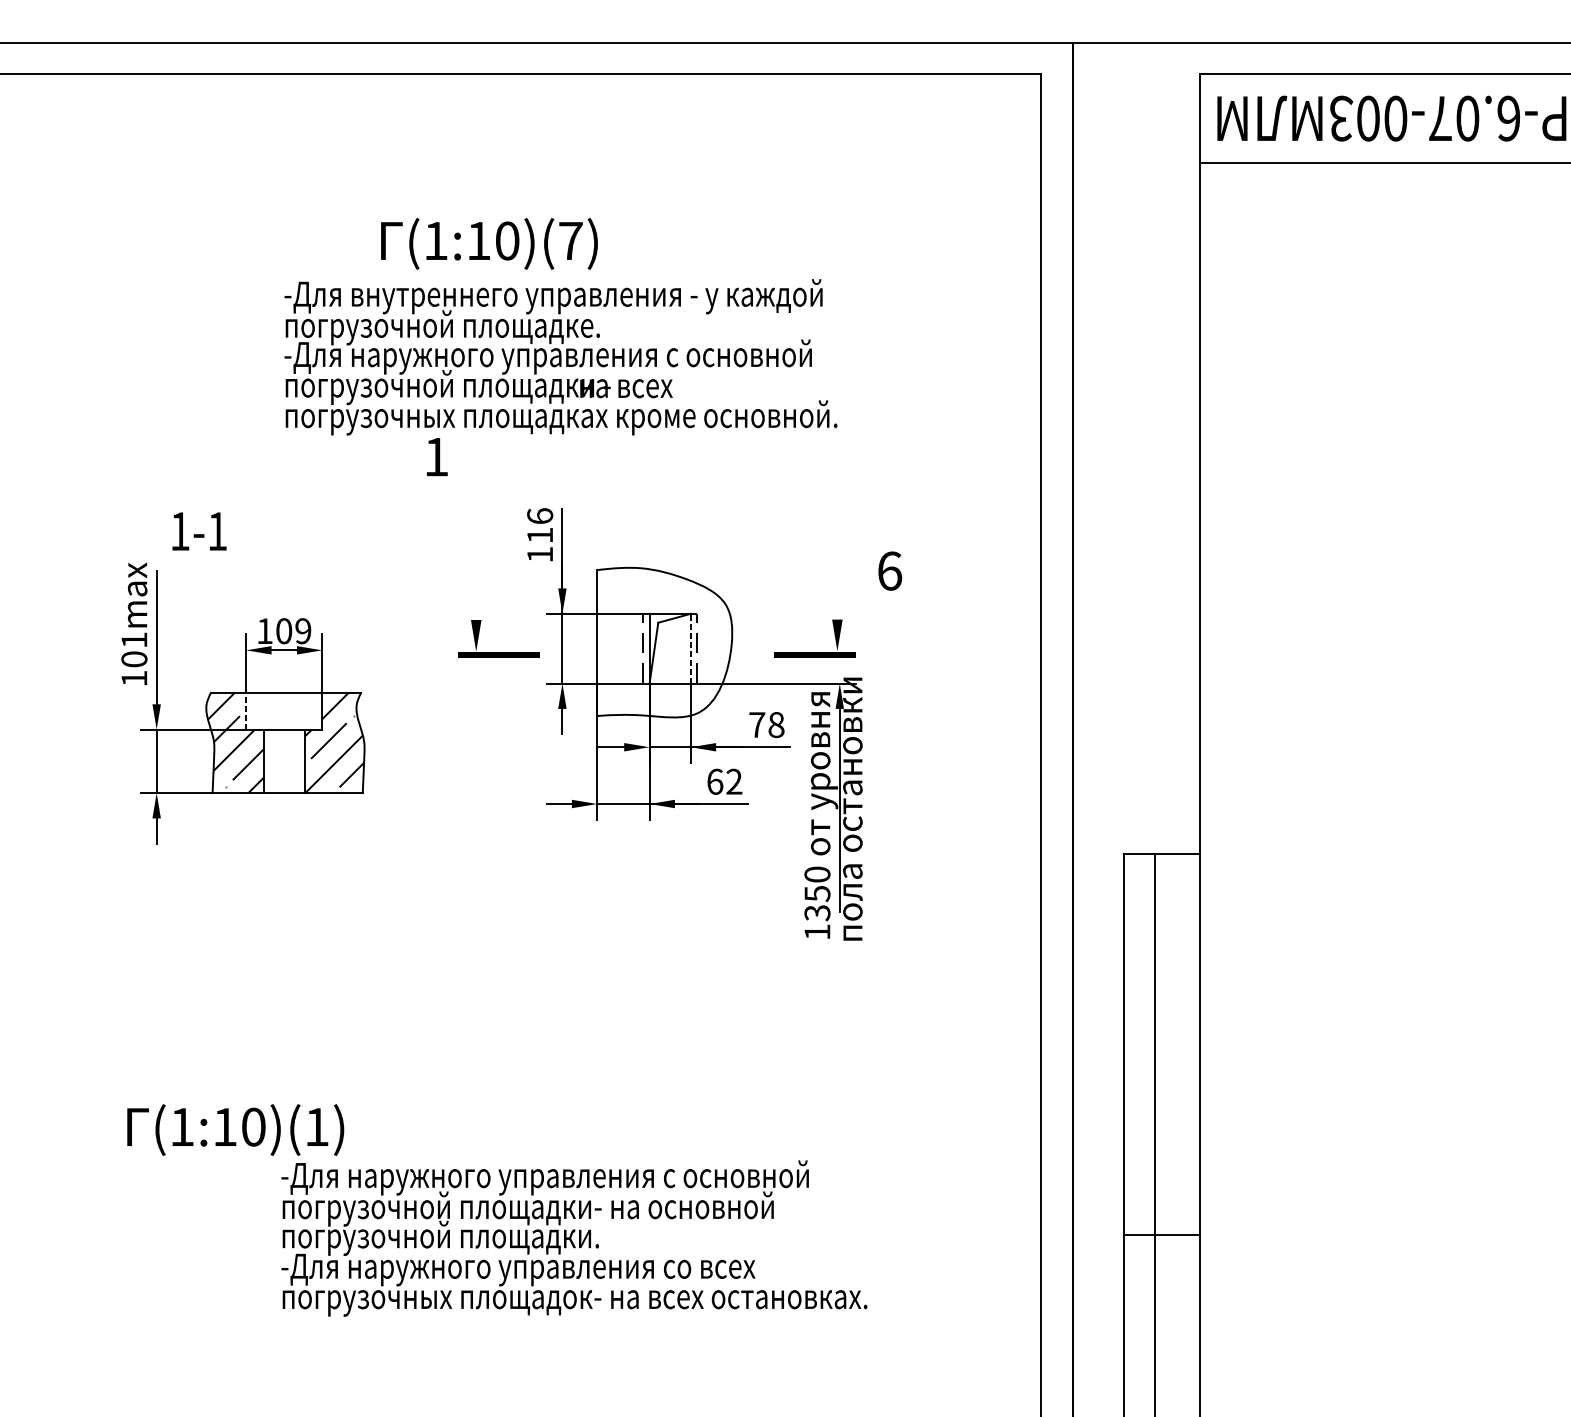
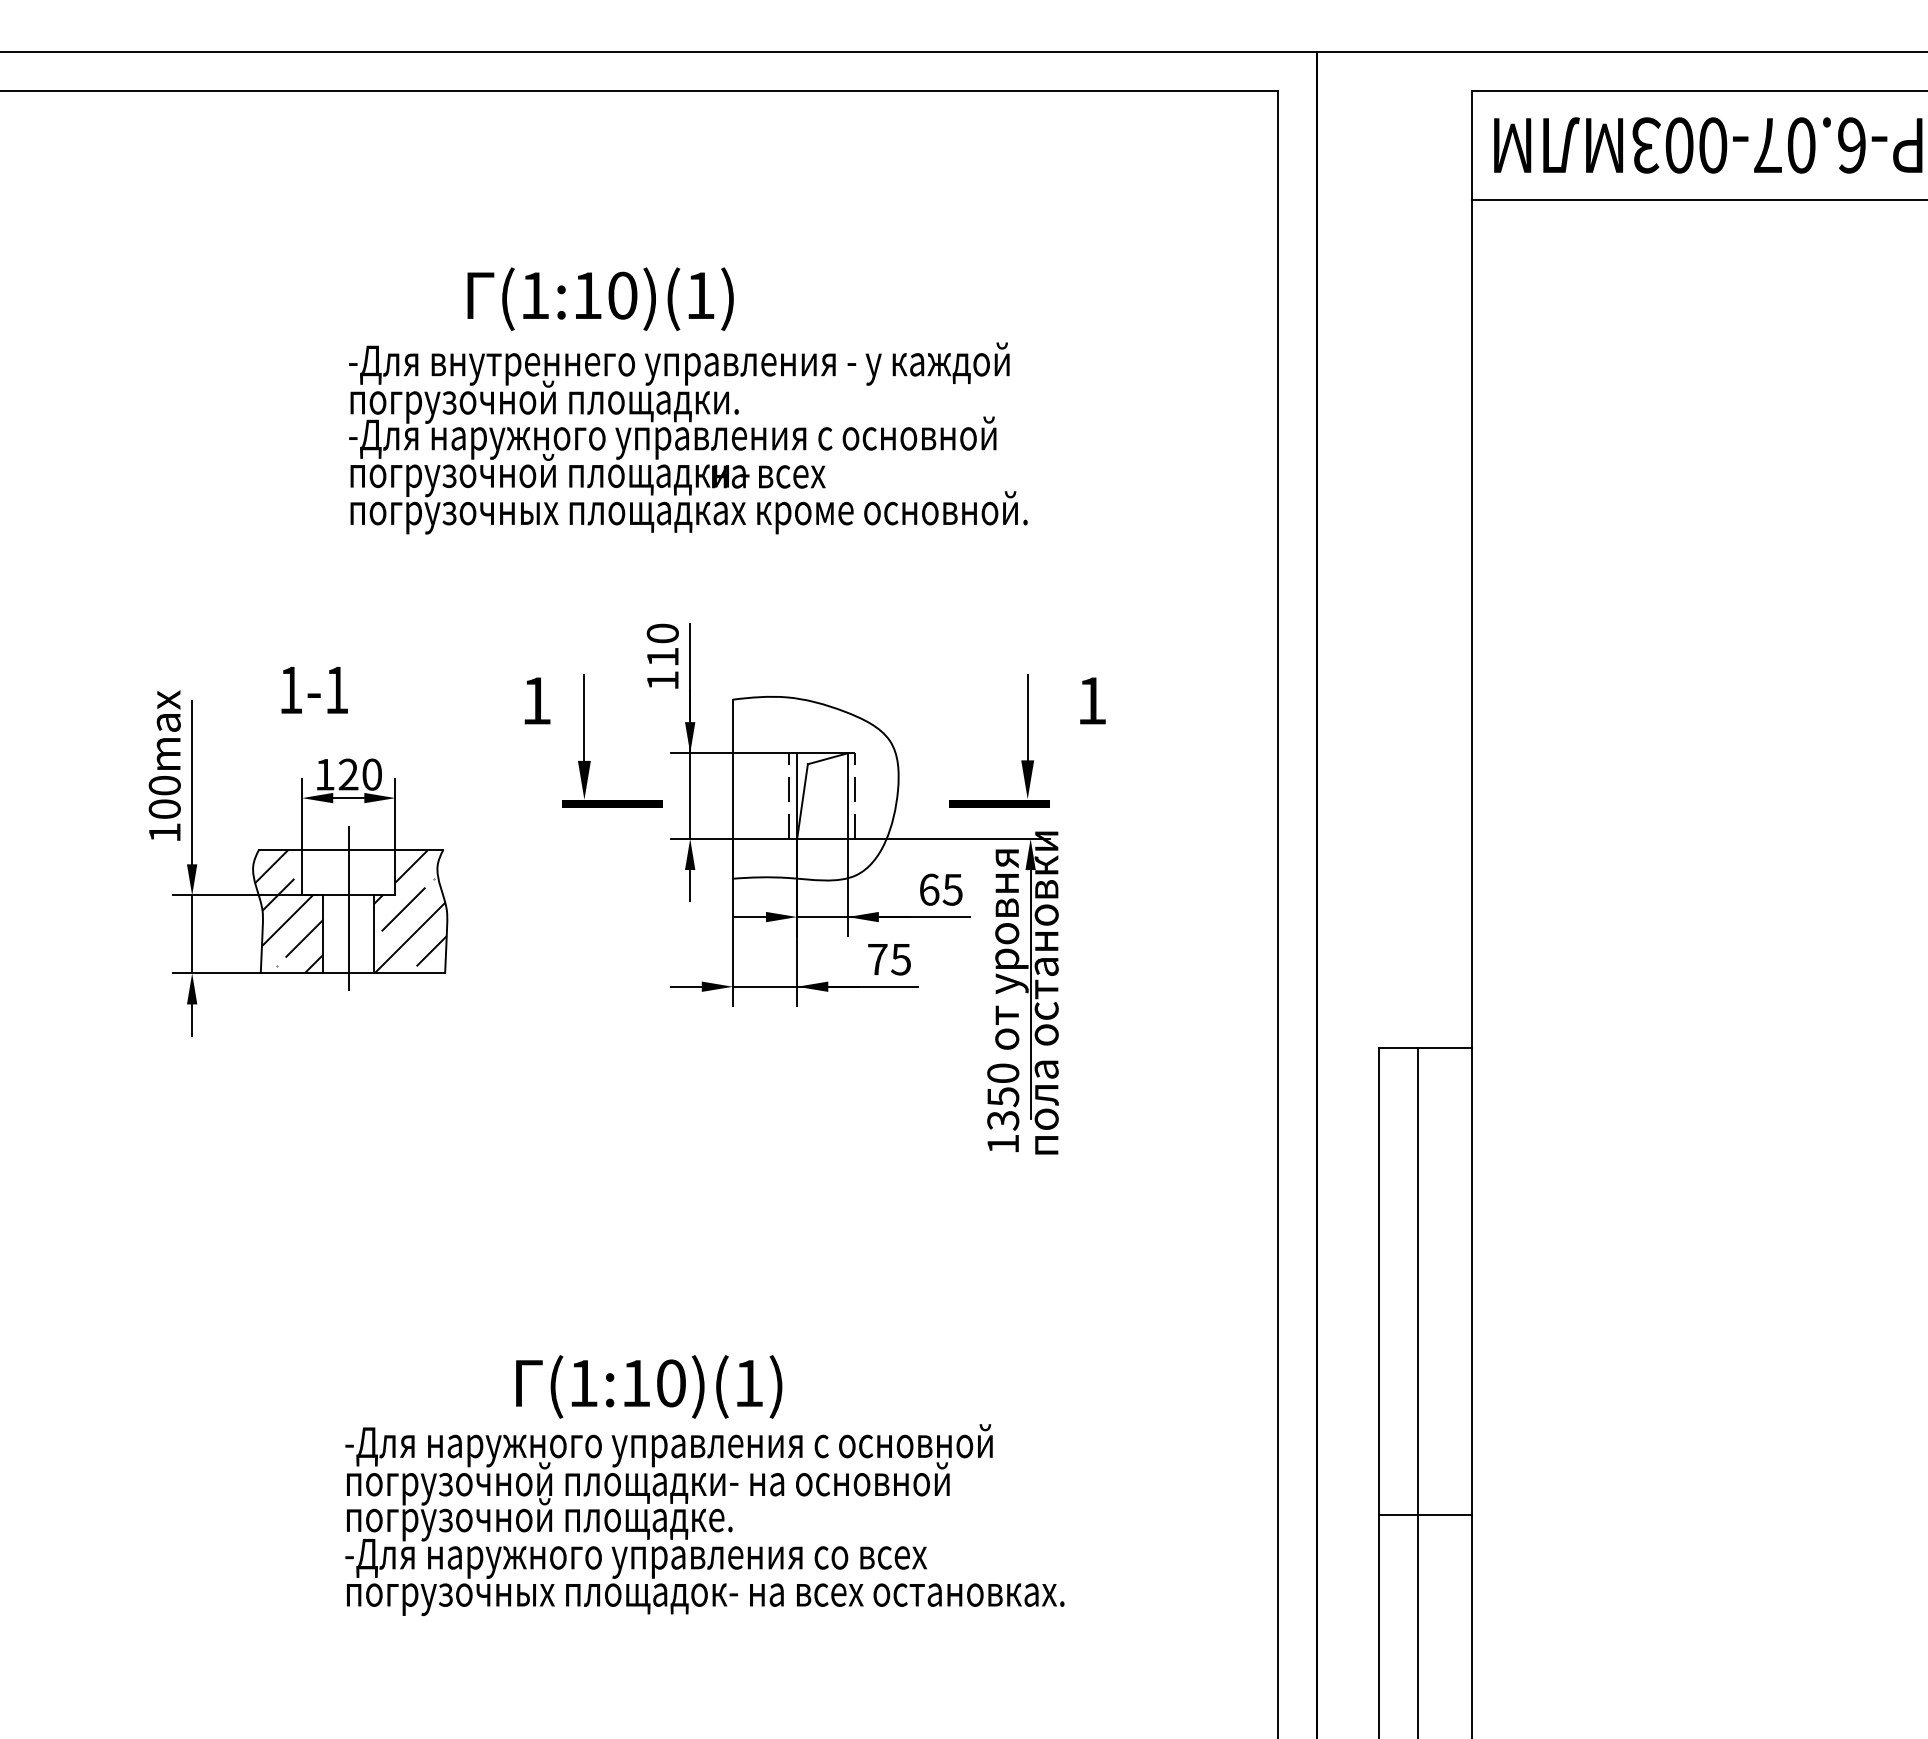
text: (570, 240) -> (700, 295), (1:10)(7) -> (1:10)(1)
text: (591, 328) -> (725, 402), погрузочной площадке. -> погрузочной площадки.
text: (437, 456) -> (537, 700), moved
text: (539, 516) -> (662, 633), 116 -> 110
text: (199, 531) -> (314, 690), moved
text: (890, 570) -> (1092, 700), 6 -> 1
line: (476, 584) -> (584, 717), added
line: (837, 584) -> (1027, 717), added
text: (293, 631) -> (359, 774), 109 -> 120
text: (134, 640) -> (164, 785), 101max -> 100max
line: (690, 649) -> (847, 796), dashed -> solid
line: (246, 710) -> (302, 872), dashed -> solid
text: (766, 724) -> (940, 889), 78 -> 65
line: (284, 740) -> (348, 908), added
text: (724, 781) -> (889, 959), 62 -> 75
text: (235, 1129) -> (649, 1386), moved
text: (588, 1238) -> (722, 1520), погрузочной площадки. -> погрузочной площадке.

